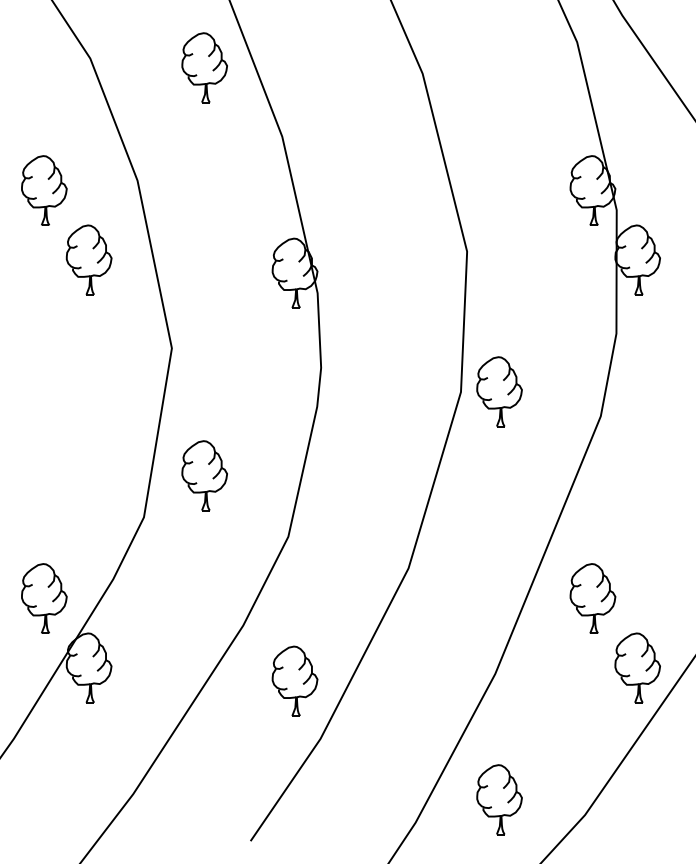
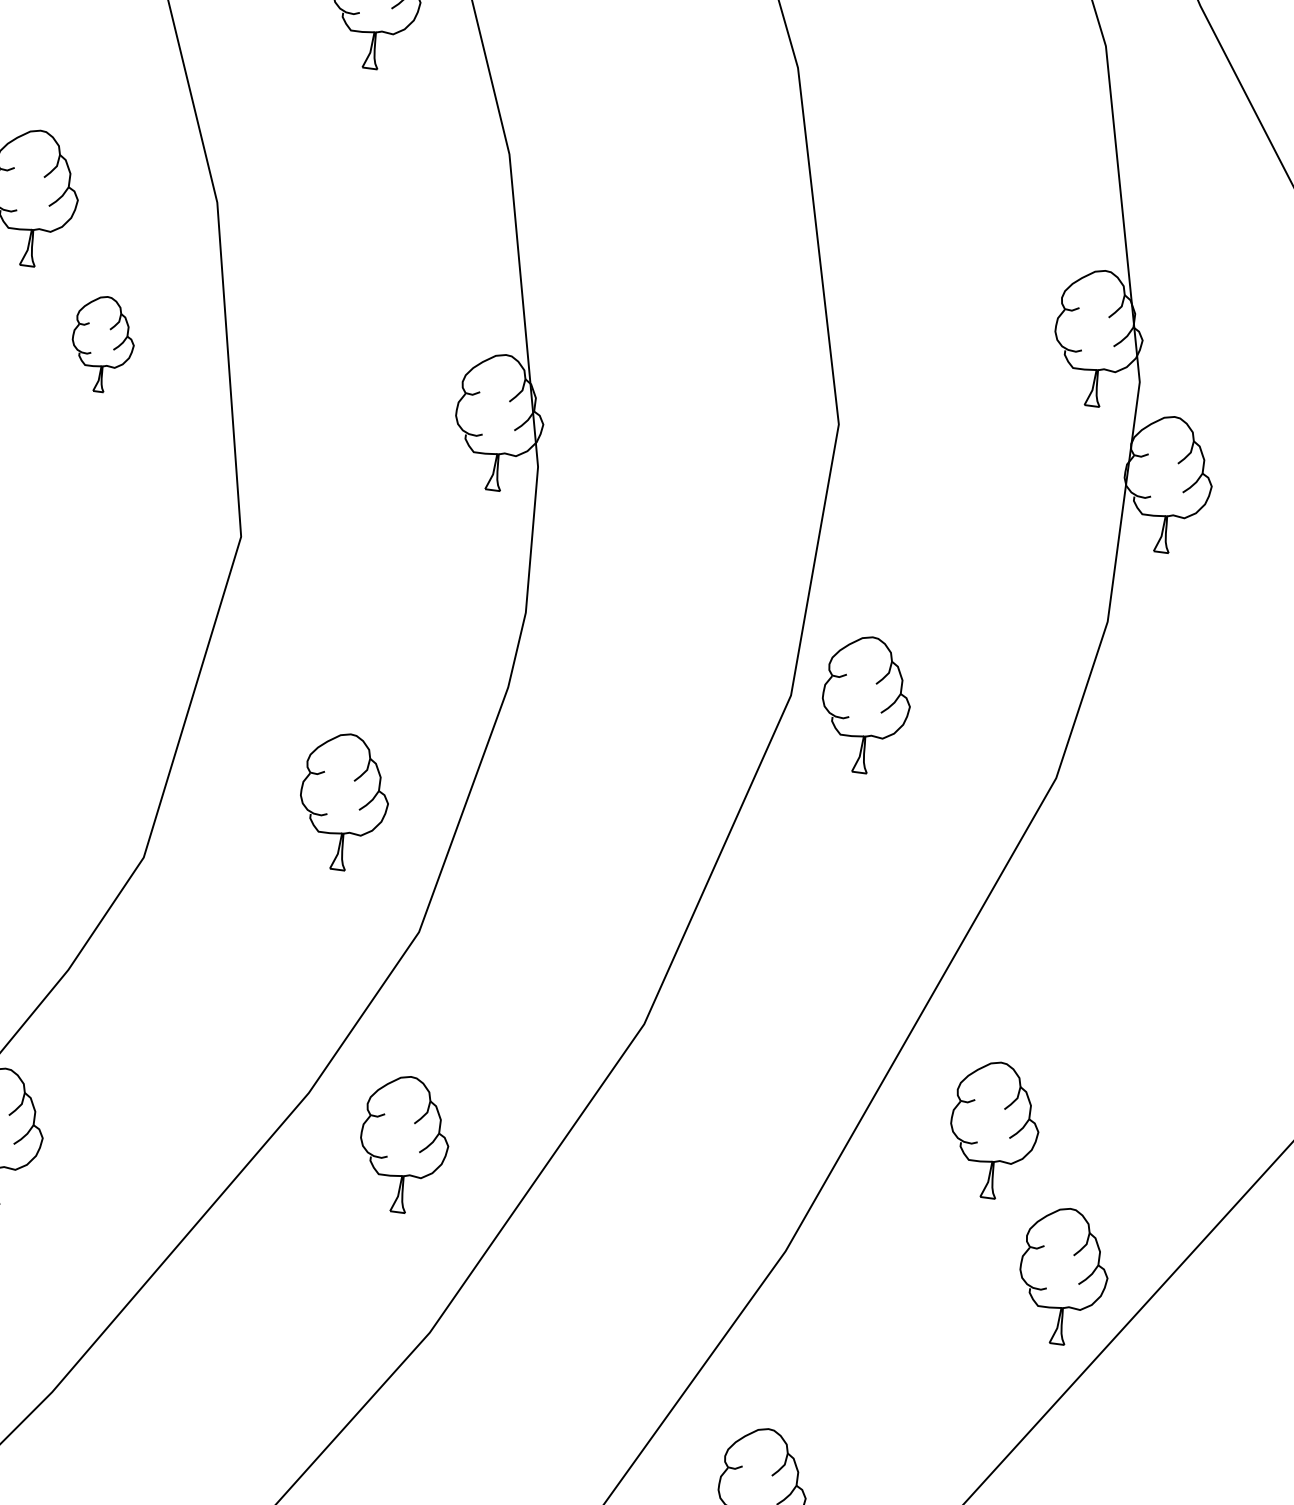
part: (88, 259) -> (101, 342), size x0.7
part: (204, 475) -> (343, 801), moved
part: (294, 680) -> (403, 1142), moved

